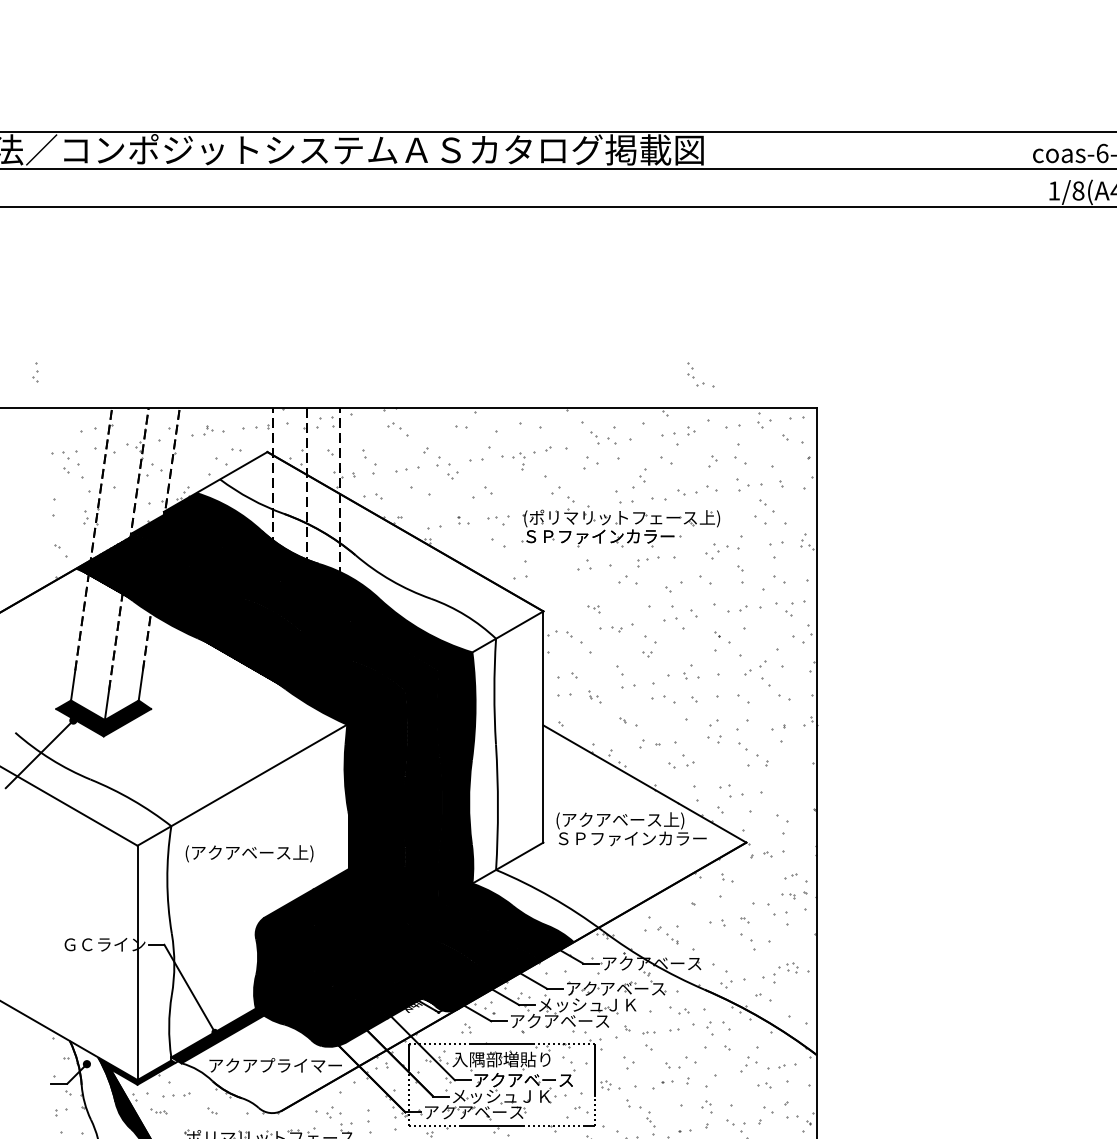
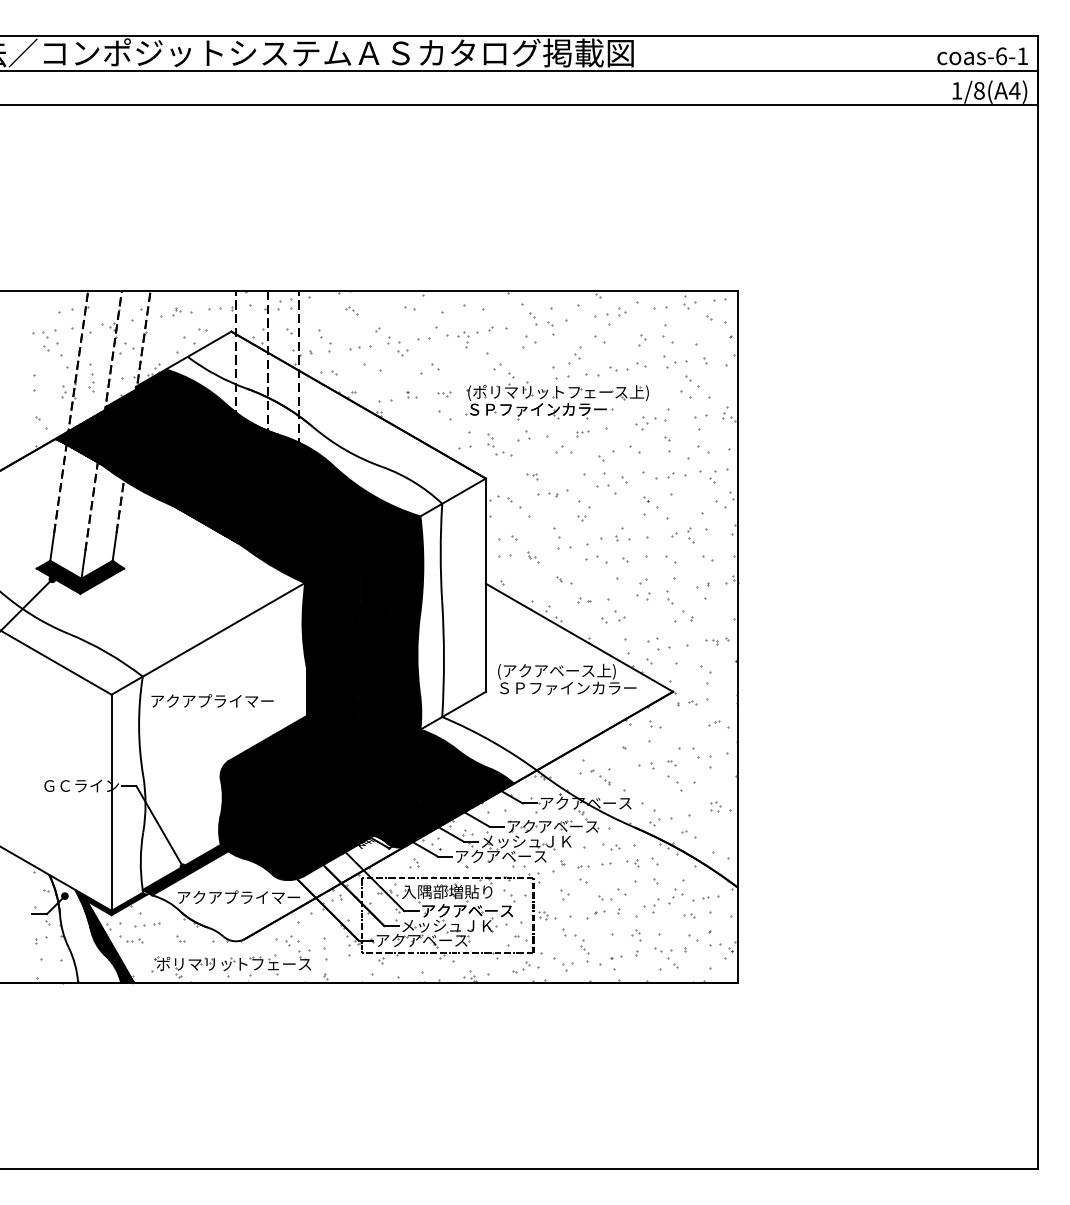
part: (35, 371) -> (91, 382), moved
part: (700, 374) -> (499, 444), moved
part: (397, 429) -> (351, 310), size x0.62
part: (613, 448) -> (550, 328), size x0.62
part: (498, 520) -> (444, 394), size x0.62
part: (648, 562) -> (582, 433), size x0.62
part: (765, 673) -> (690, 535), size x0.62
part: (742, 740) -> (669, 597), size x0.62
part: (650, 743) -> (584, 600), size x0.62
text: (246, 853) -> (212, 701), (アクアベース上) -> アクアプライマー
part: (794, 895) -> (717, 641), moved
part: (776, 974) -> (655, 905), moved
part: (702, 1028) -> (632, 863), size x0.62
part: (159, 1111) -> (131, 939), size x1.67

